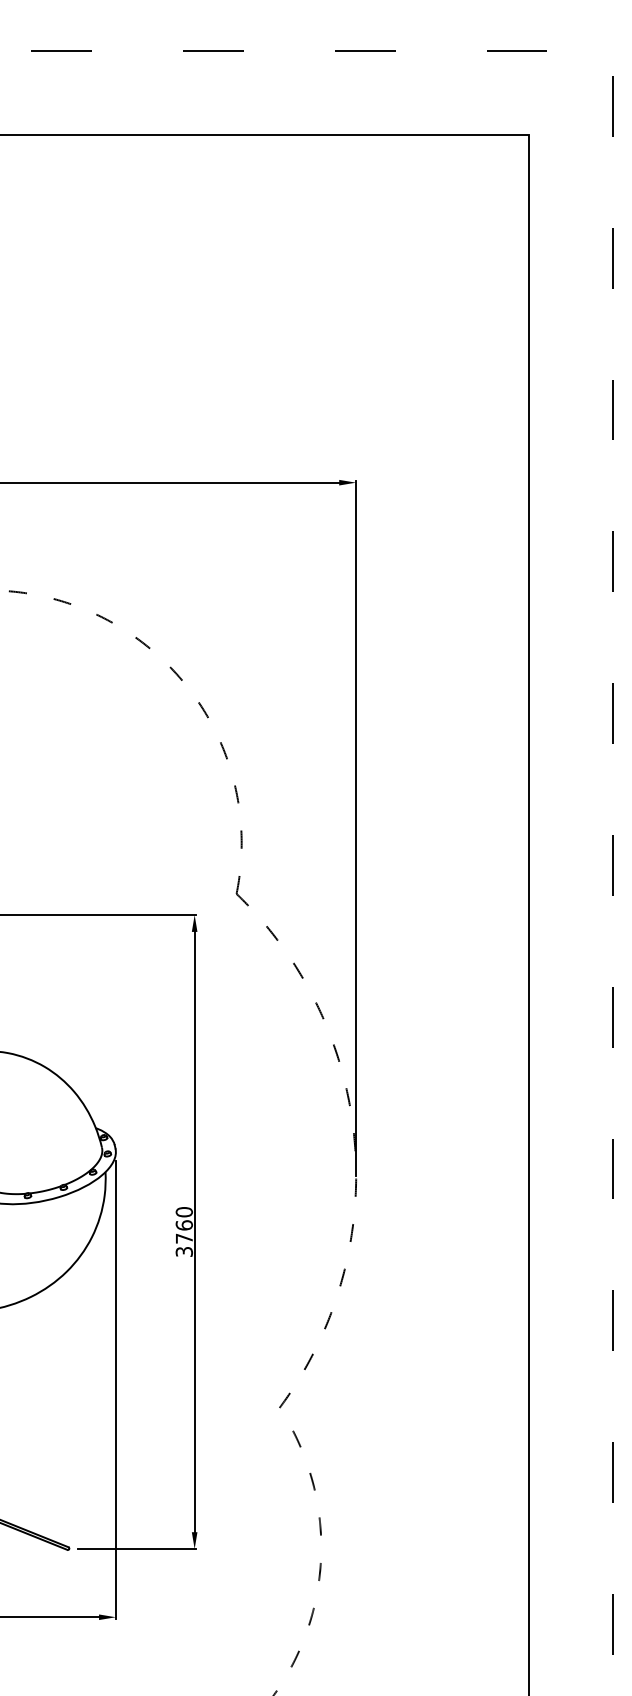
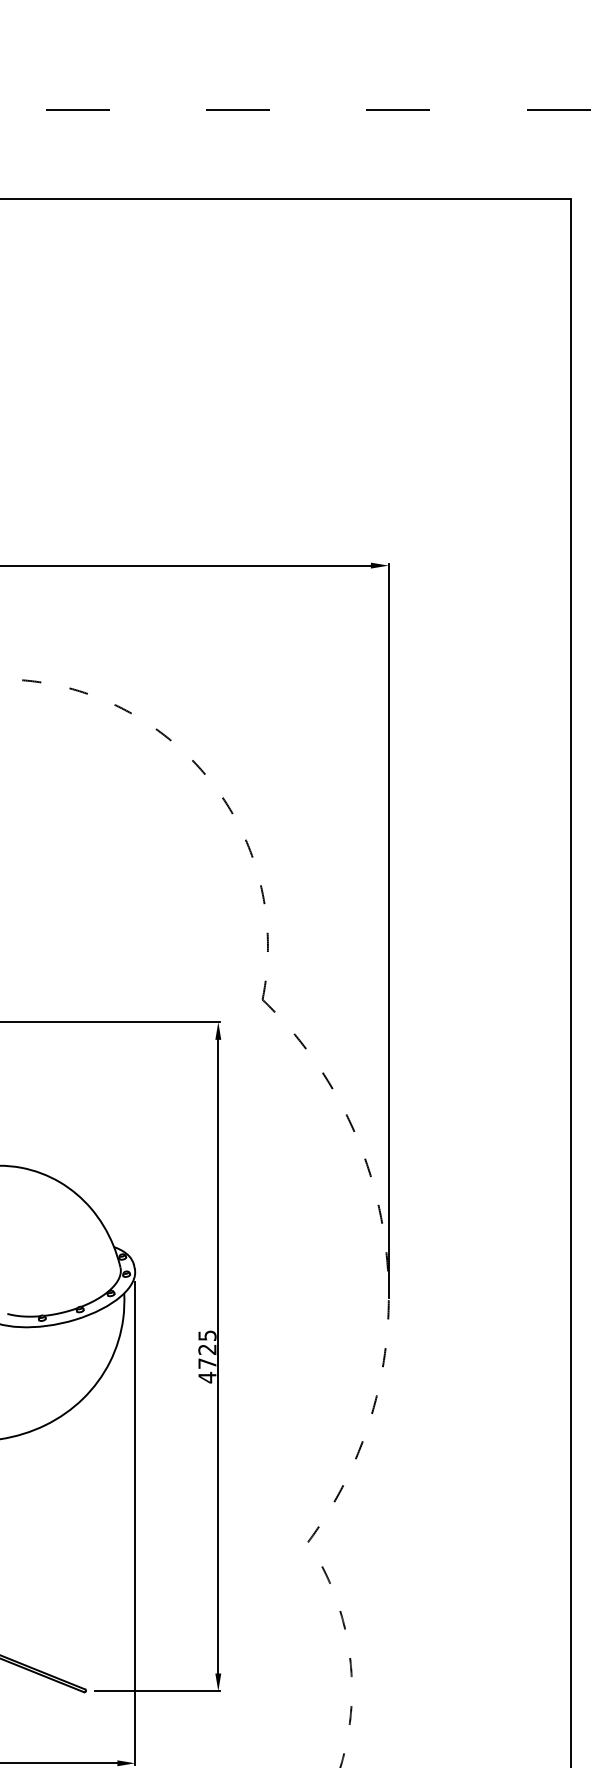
text: (184, 1232) -> (207, 1357), 3760 -> 4725

